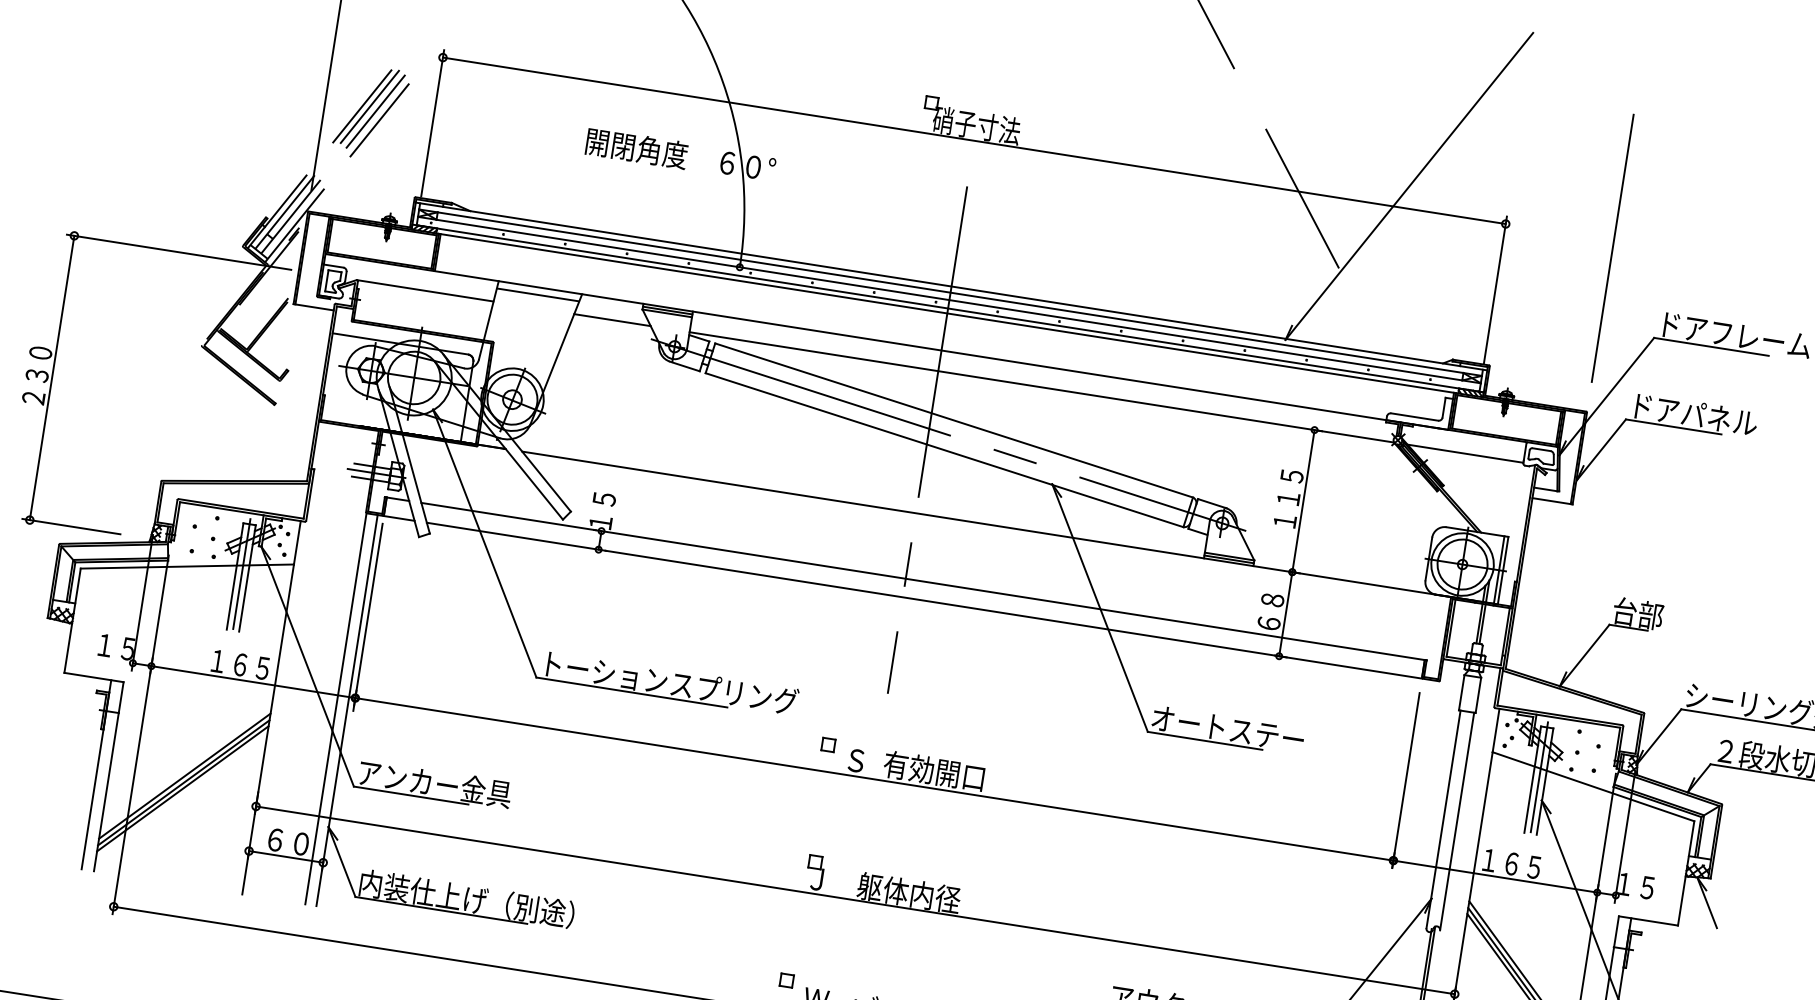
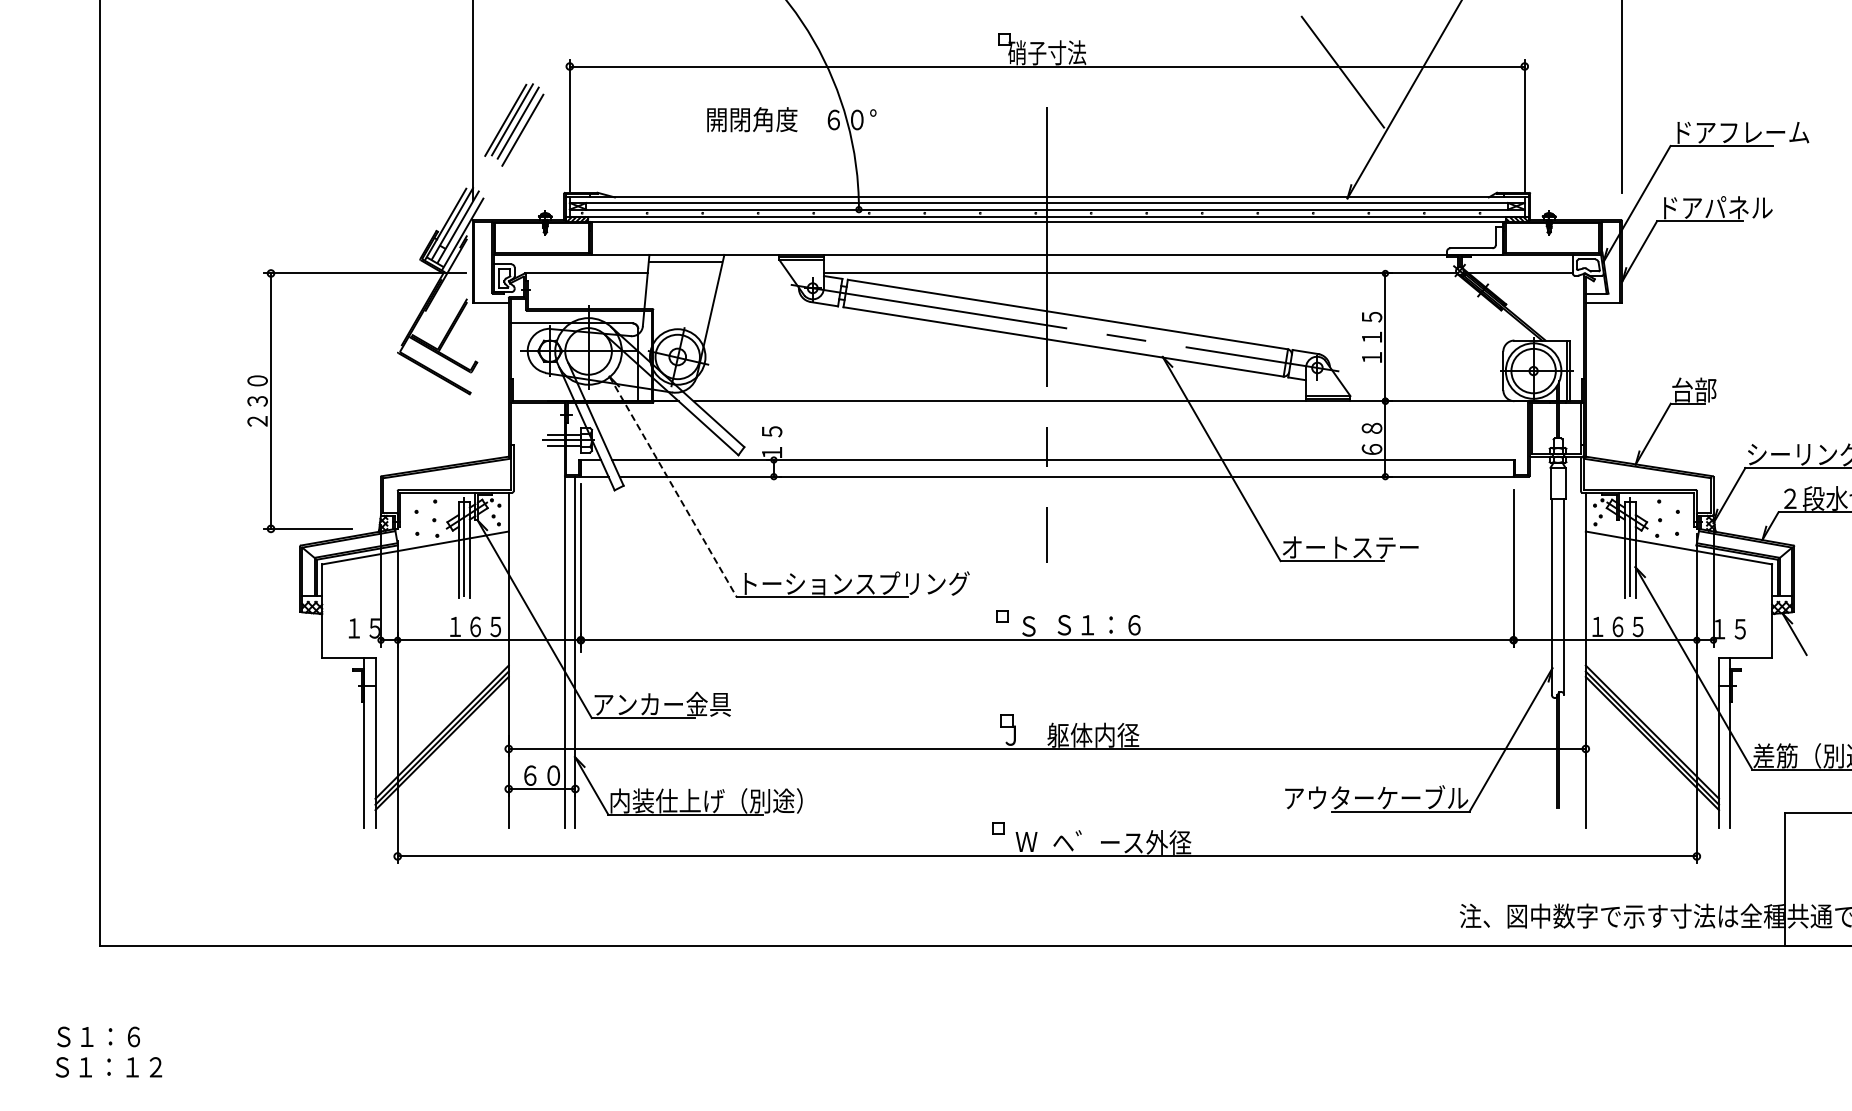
line: (612, 320) -> (754, 273), removed
line: (485, 543) -> (673, 486), solid -> dashed
text: (934, 770) -> (1098, 624), 有効開口 -> Ｓ１：６

